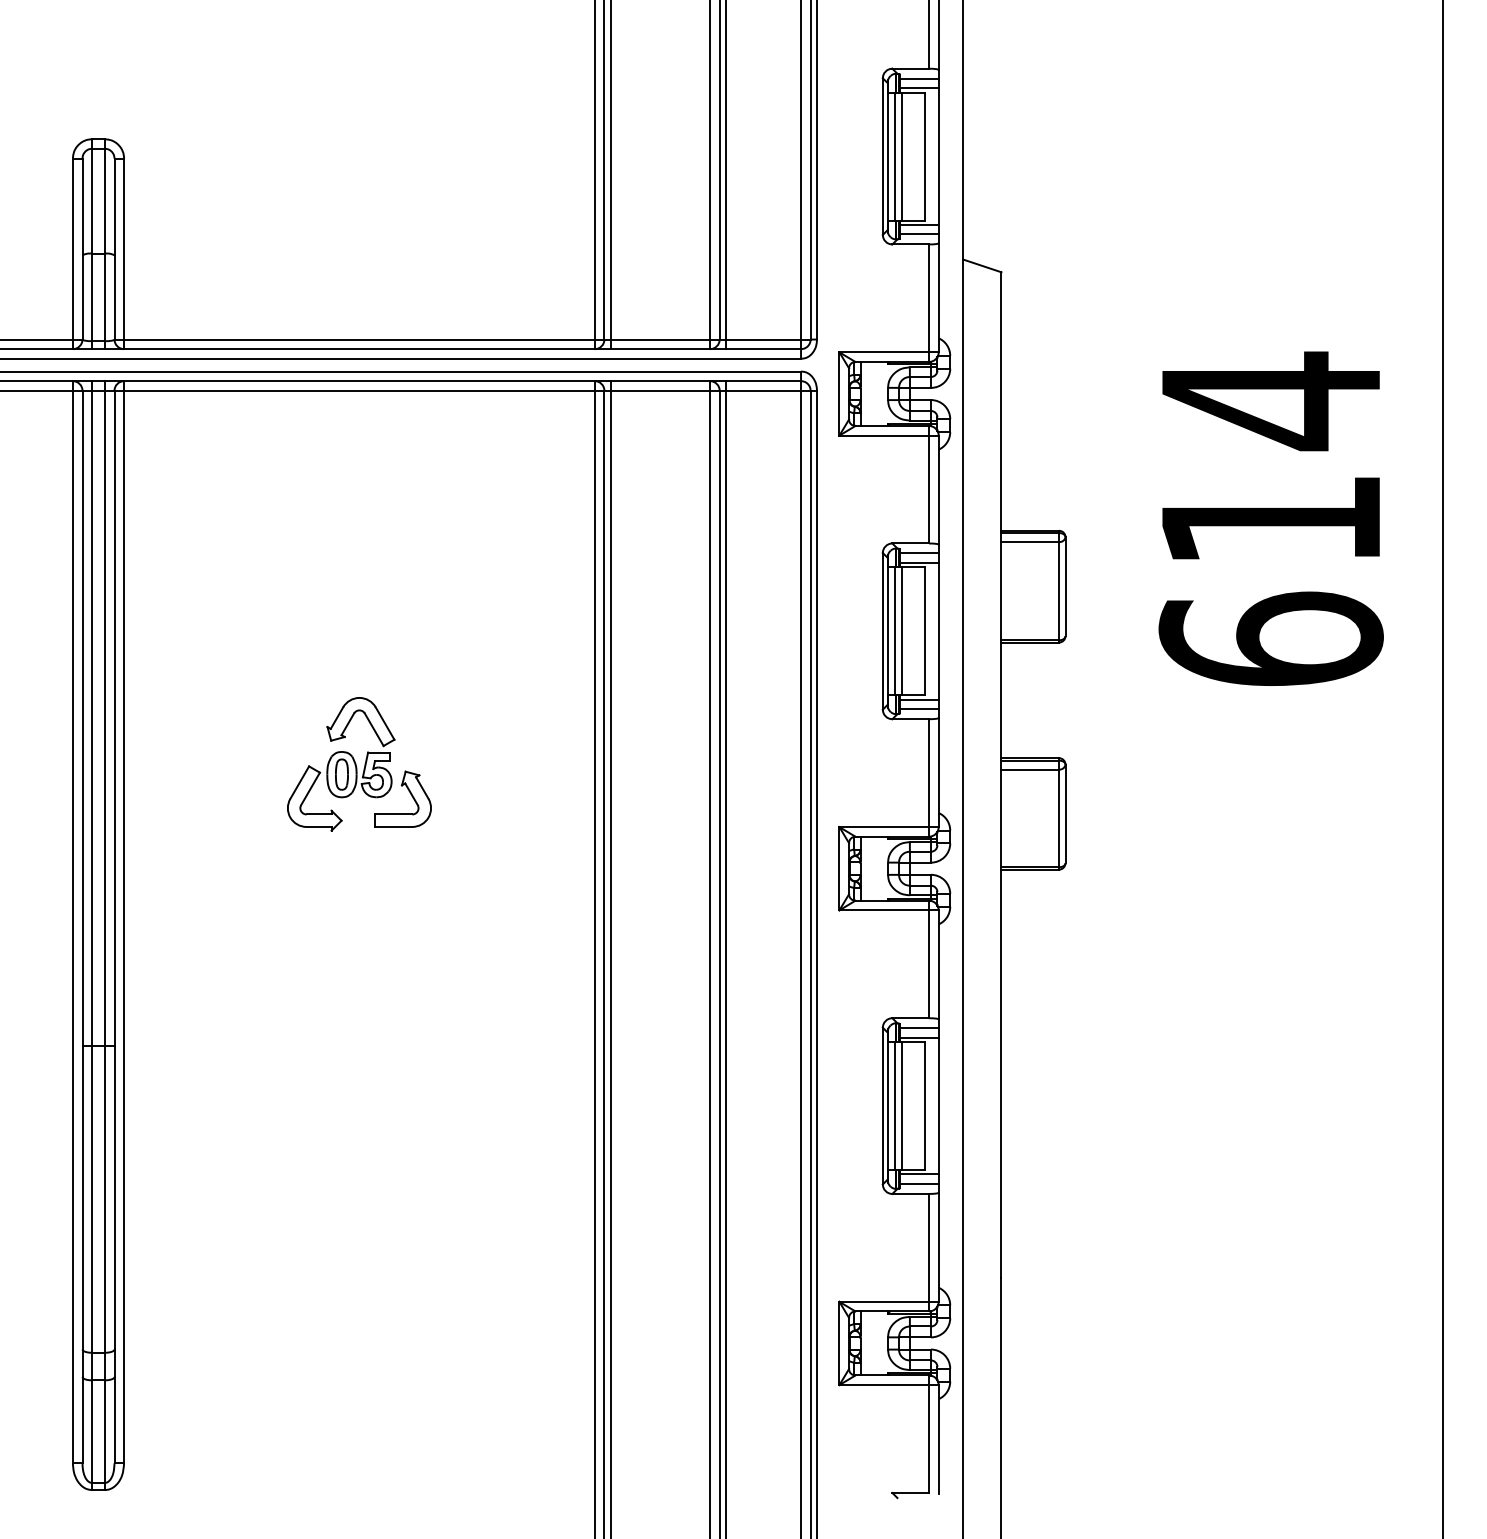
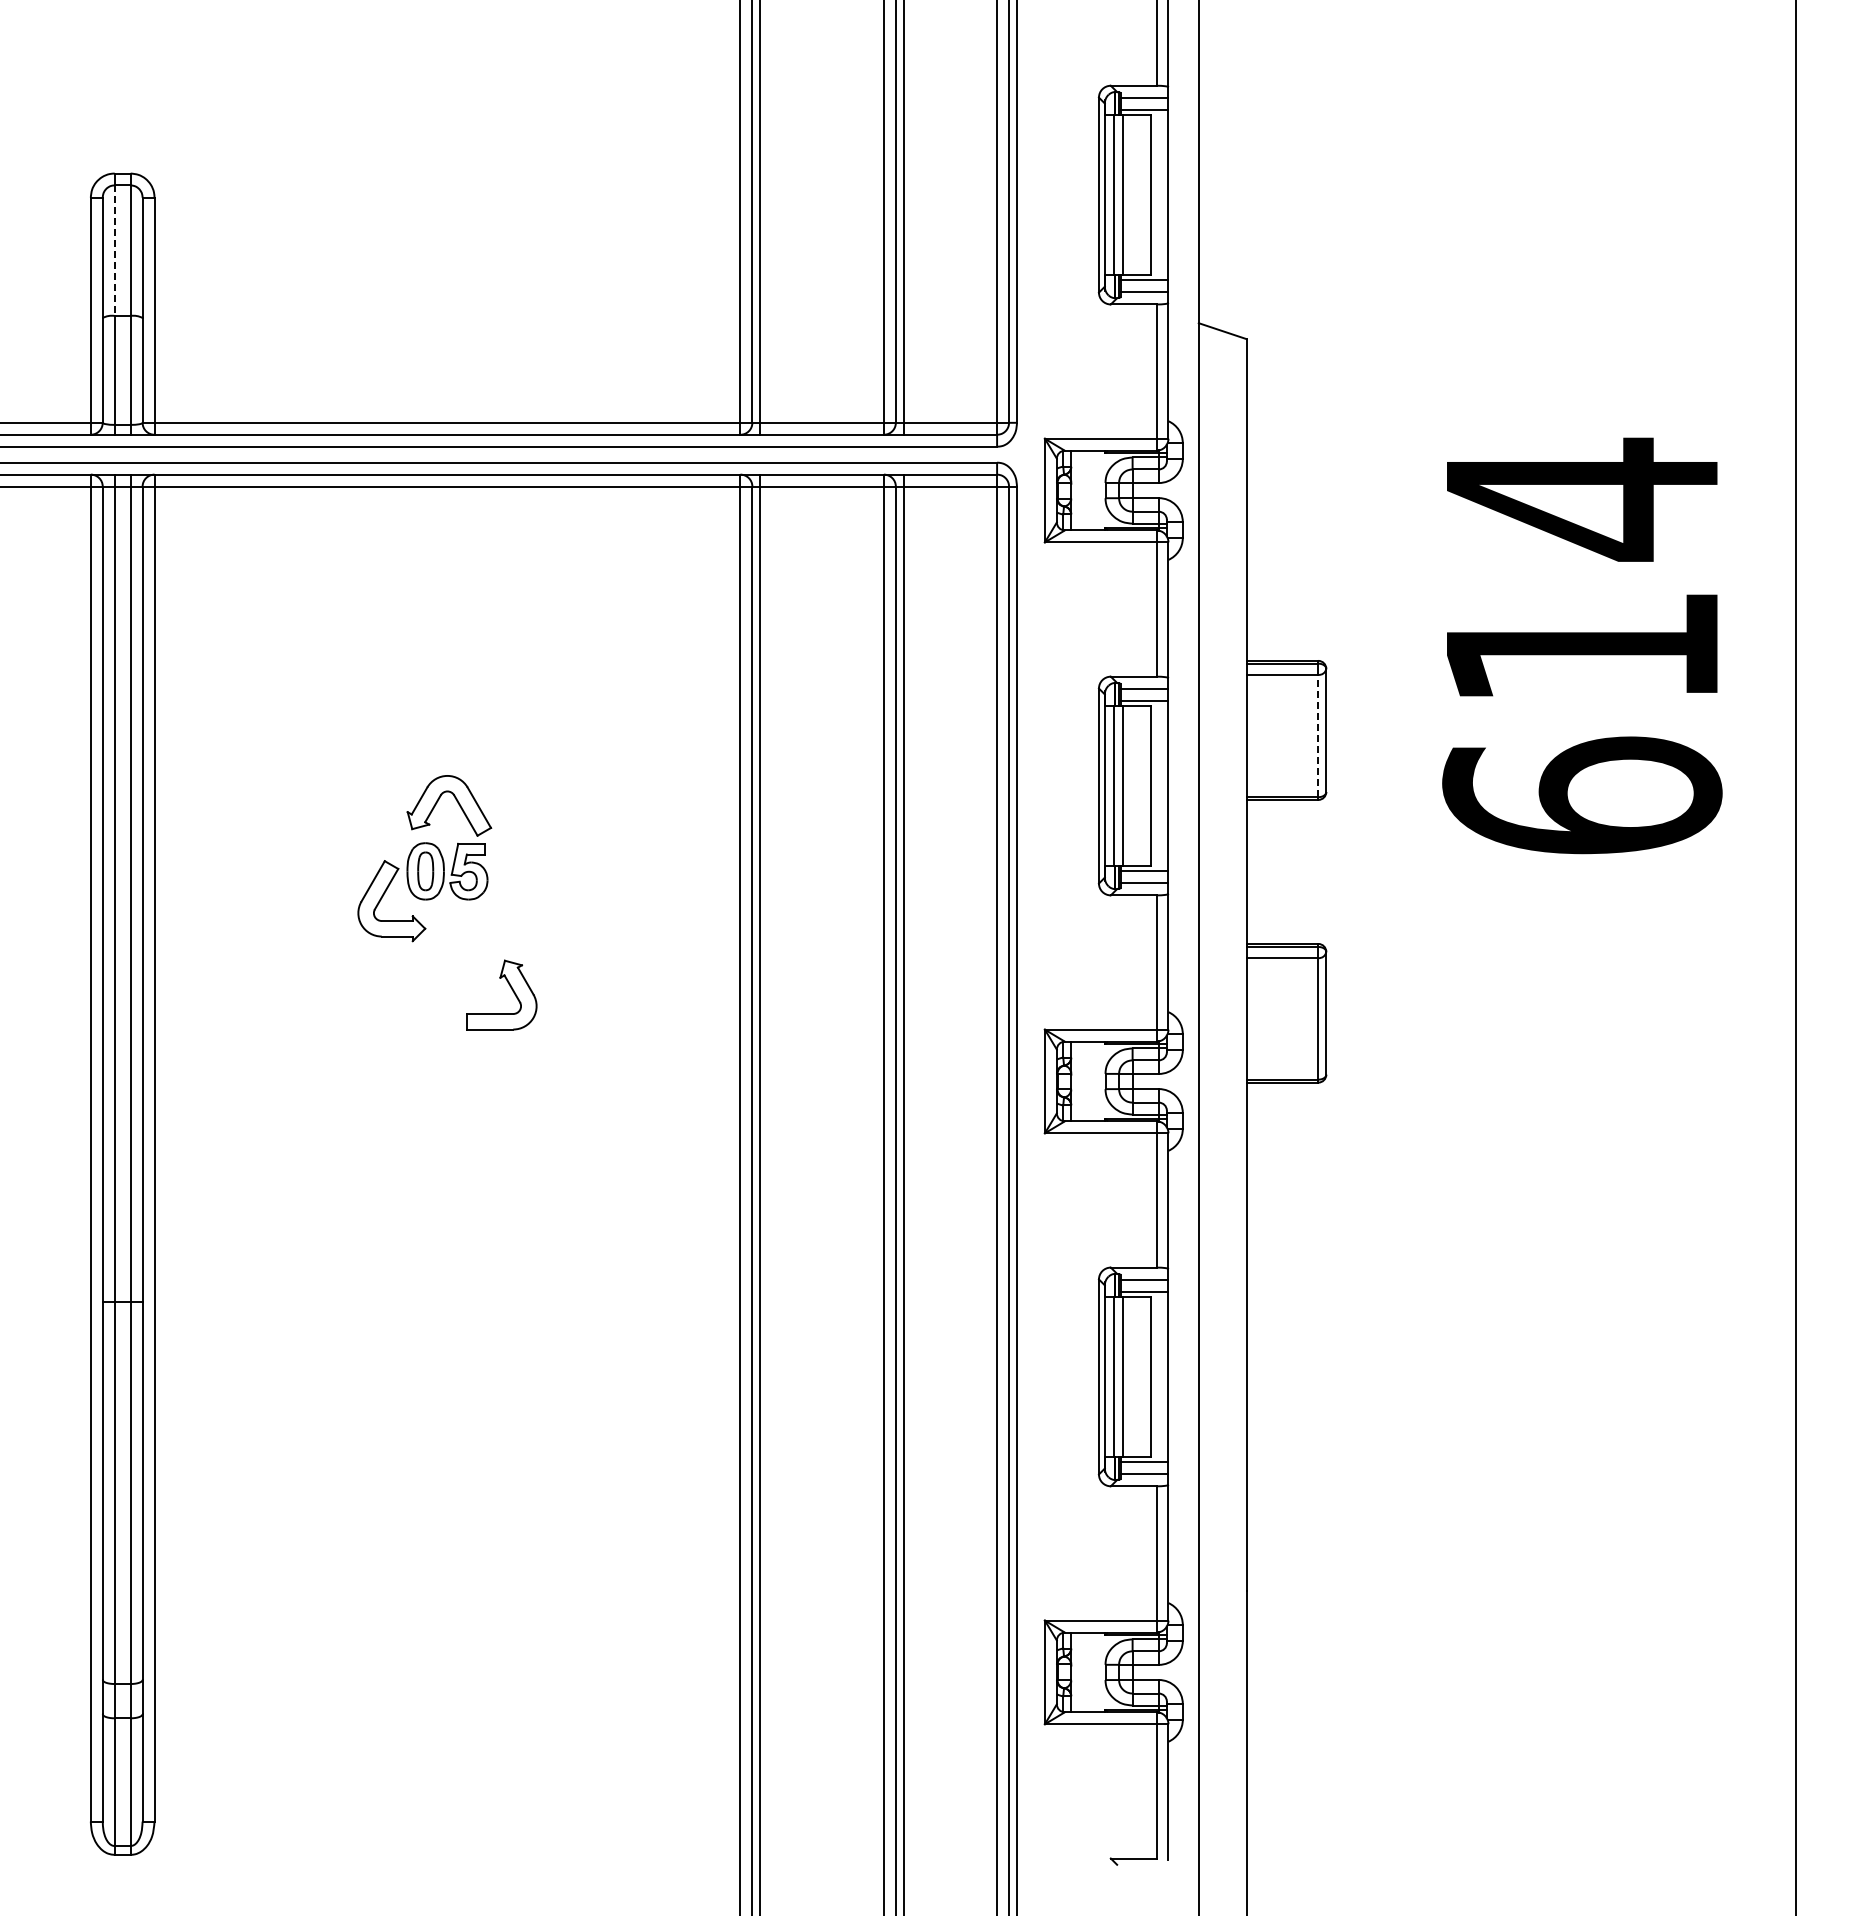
line: (91, 201) -> (114, 251), solid -> dashed
line: (1059, 590) -> (1318, 735), solid -> dashed
part: (340, 764) -> (424, 858), moved

